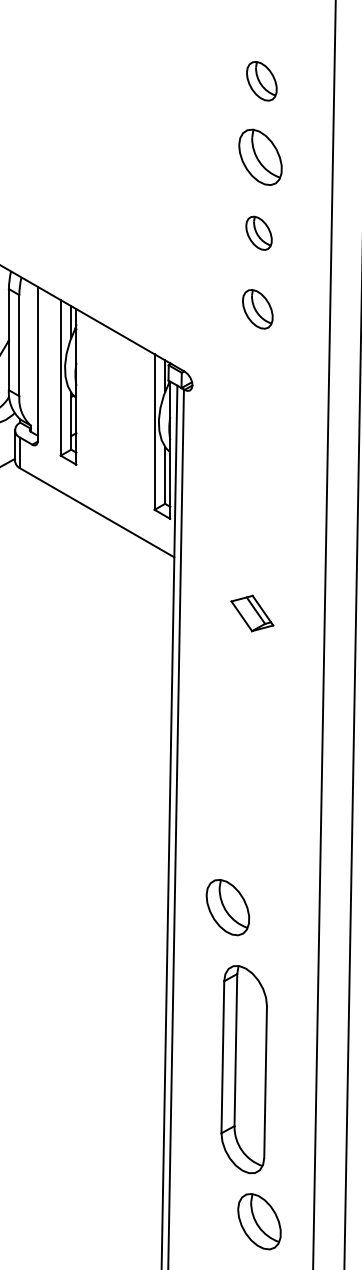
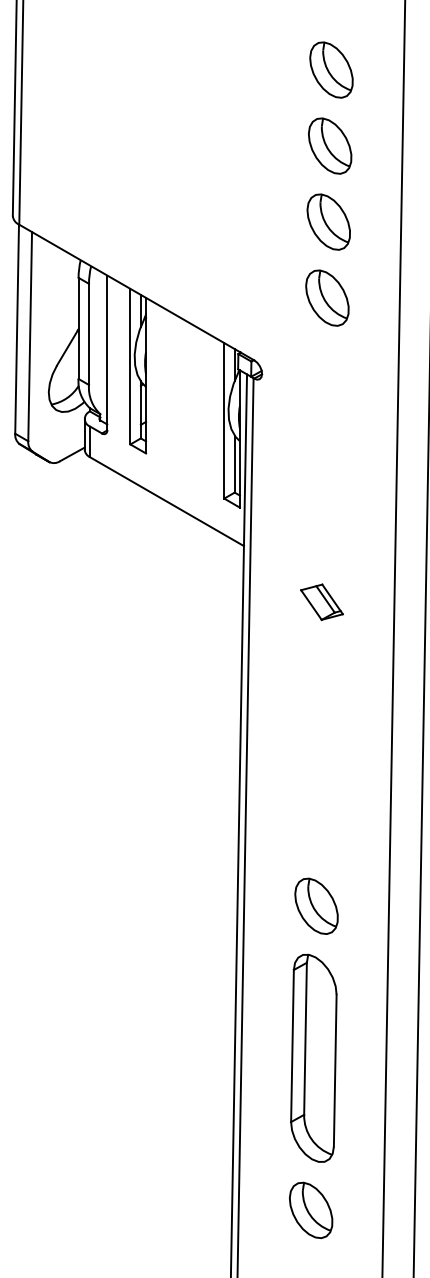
part: (261, 80) -> (331, 69), size x1.43
part: (258, 232) -> (328, 221), size x1.67
part: (257, 308) -> (327, 297), size x1.43
part: (227, 906) -> (316, 905), moved
part: (259, 1221) -> (311, 1210), moved

